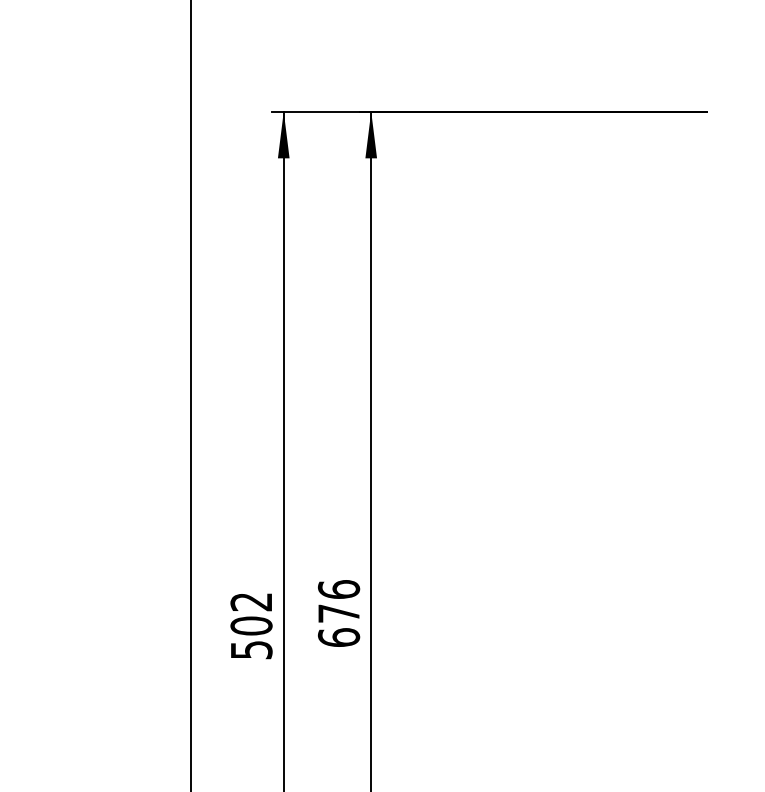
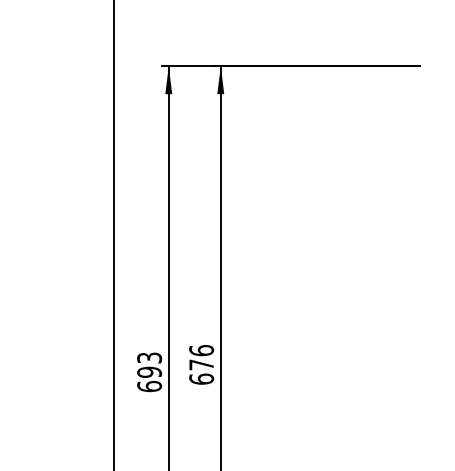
text: (251, 626) -> (149, 372), 502 -> 693

